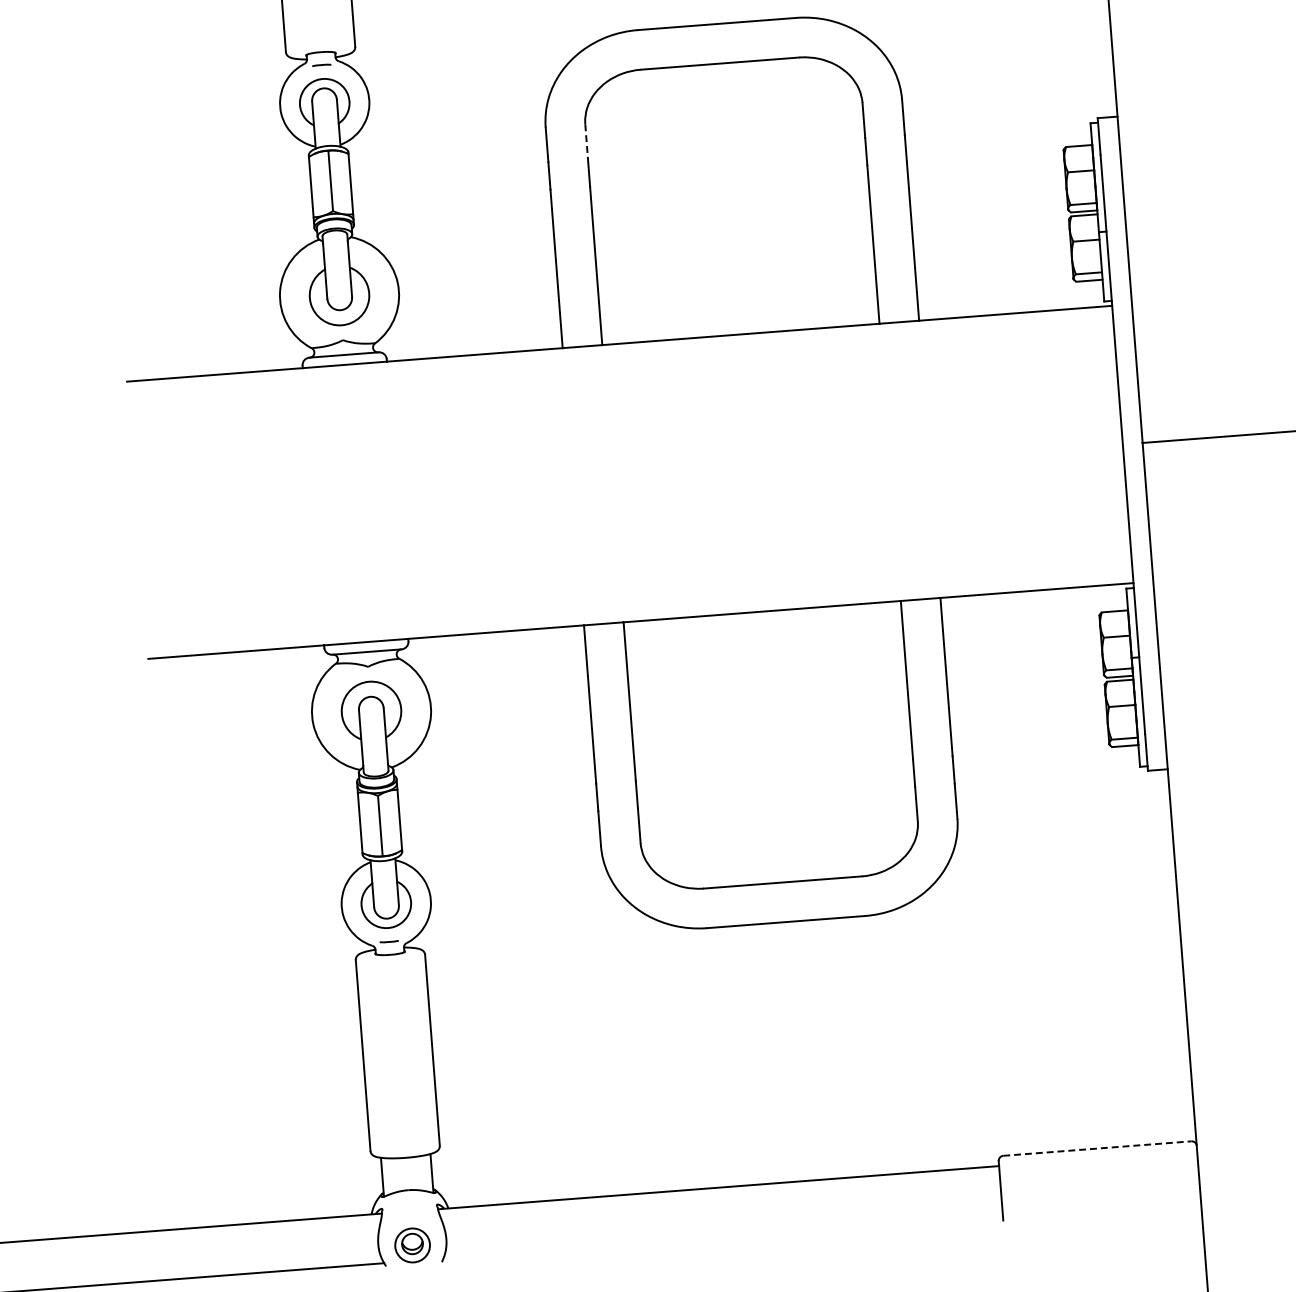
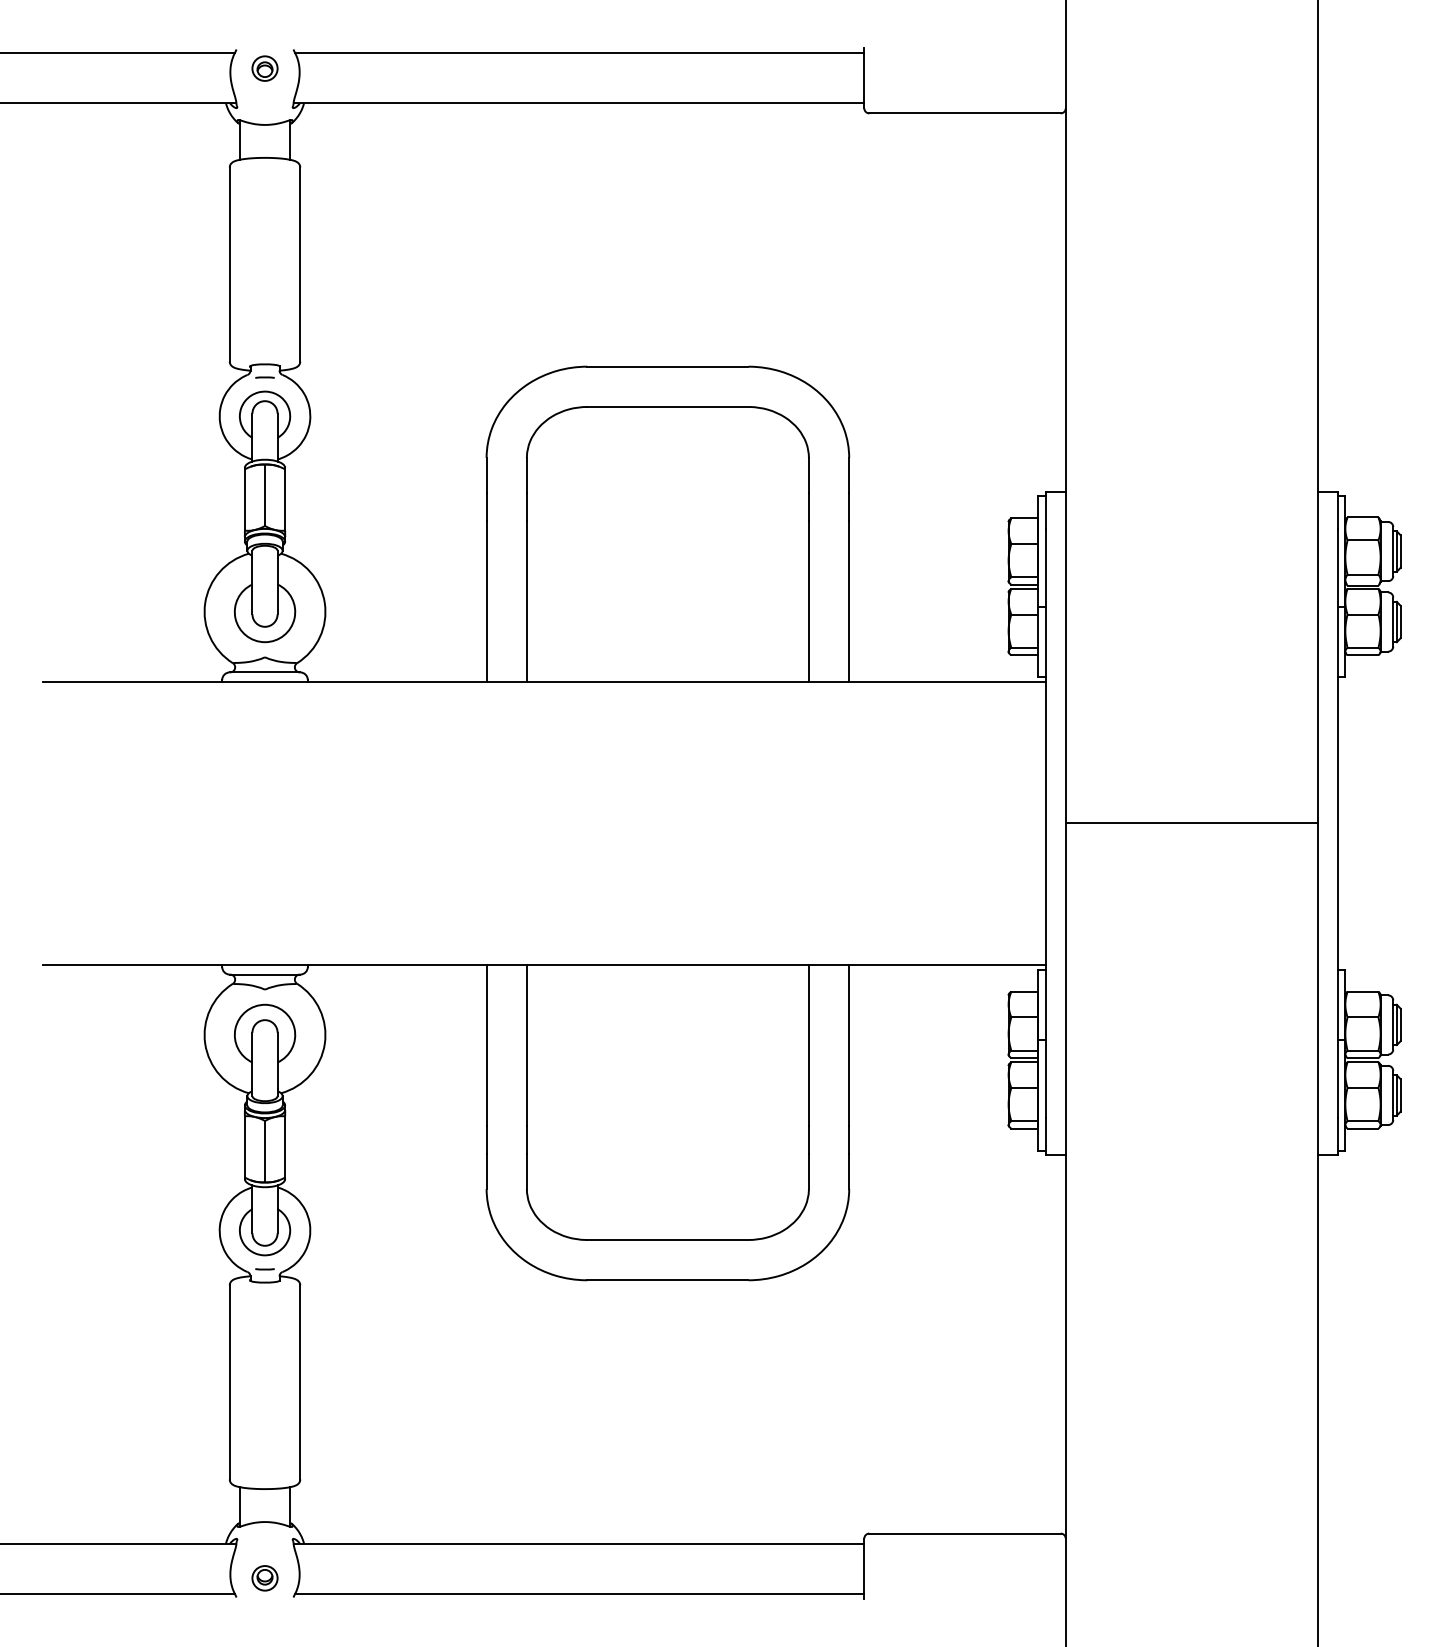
line: (586, 141) -> (526, 475), dashed -> solid
line: (1097, 1148) -> (965, 1533), dashed -> solid
line: (722, 1237) -> (579, 1594), added
part: (412, 1245) -> (264, 1578), size x0.71

